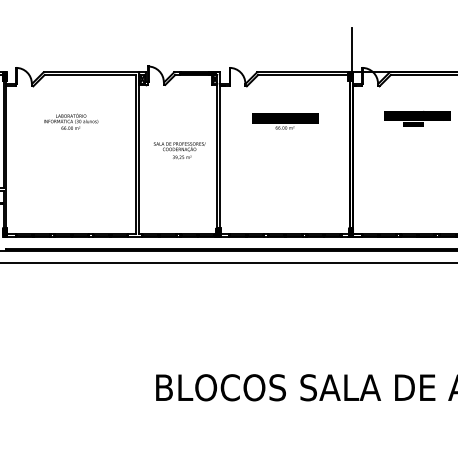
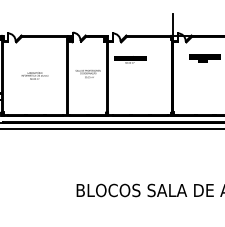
text: (70, 121) -> (34, 75), moved
text: (286, 121) -> (130, 59), moved

